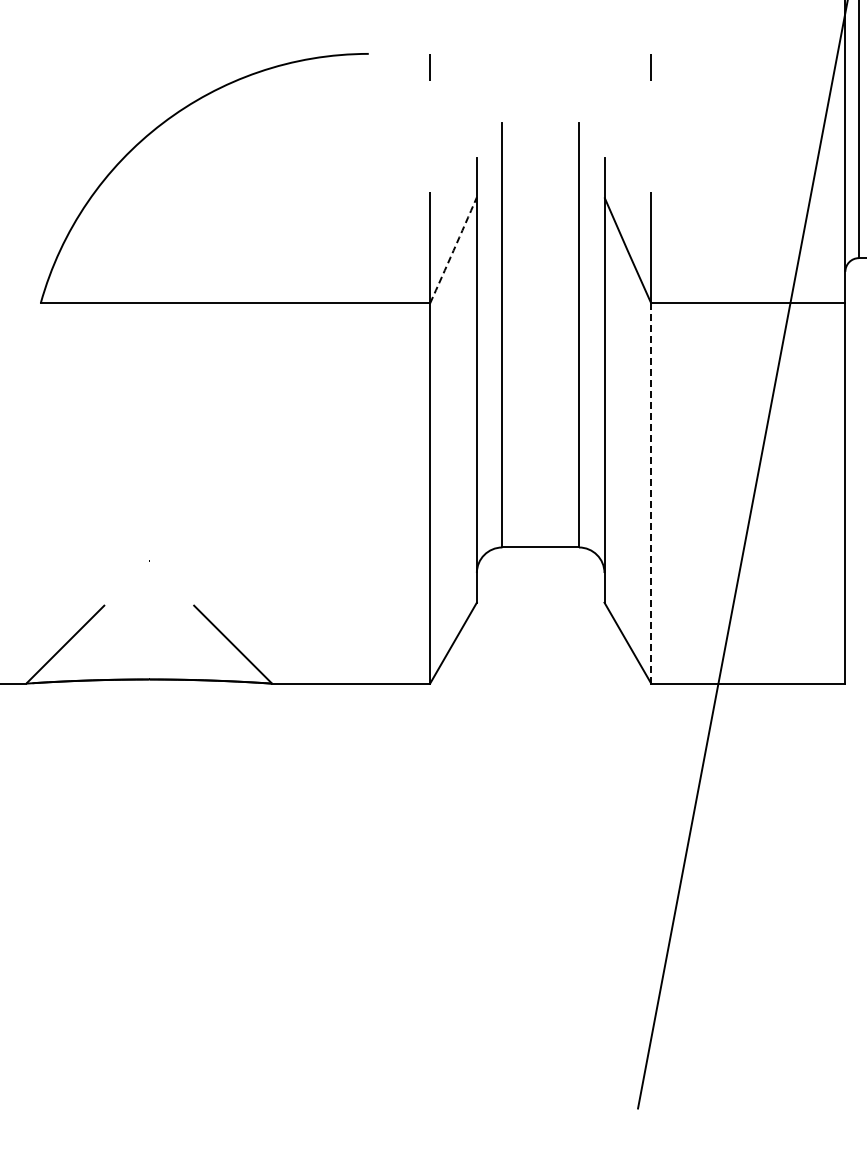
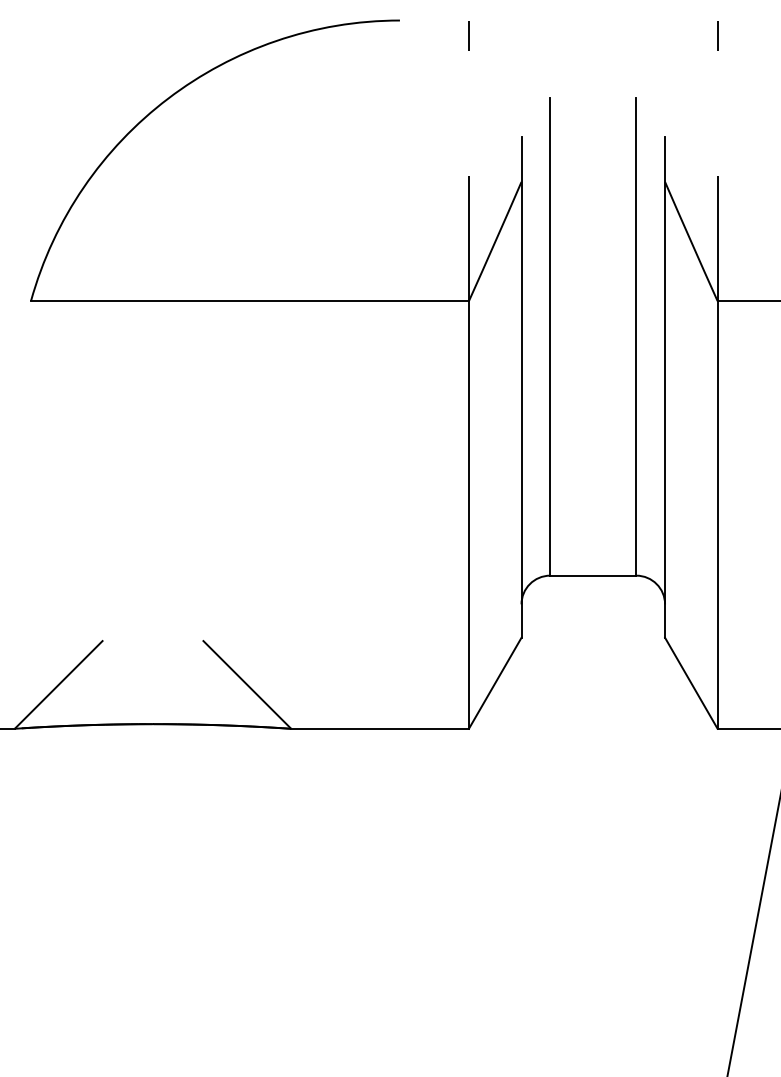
arc: (453, 250) -> (495, 241), dashed -> solid
line: (651, 494) -> (717, 516), dashed -> solid

